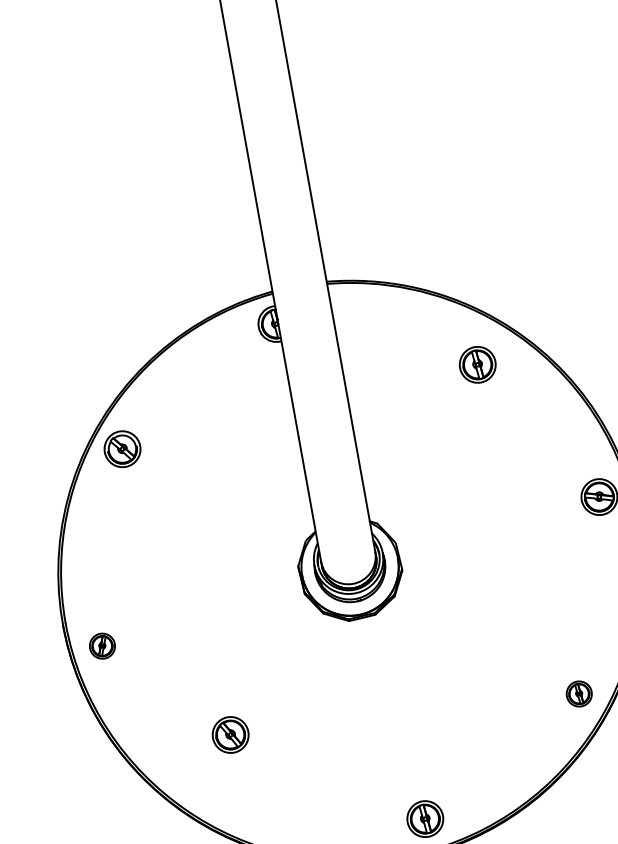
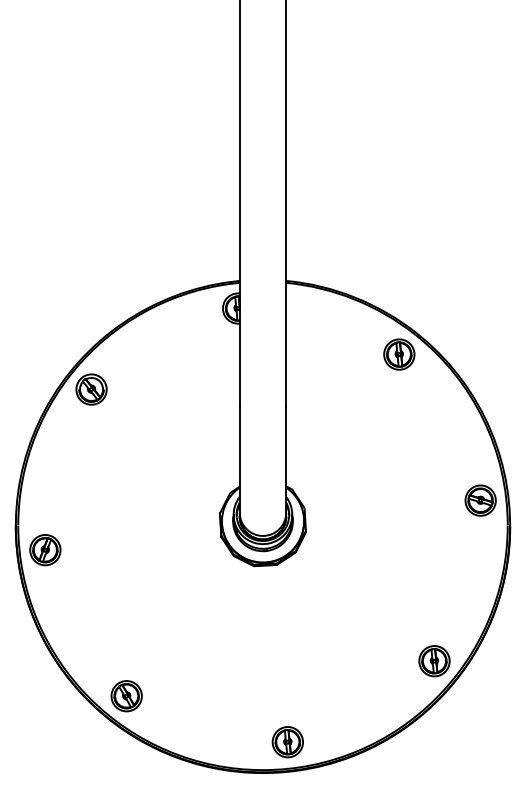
part: (477, 364) -> (399, 354), moved
part: (102, 646) -> (45, 550), size x1.43
part: (579, 694) -> (434, 661), size x1.43
part: (230, 735) -> (126, 696), moved

